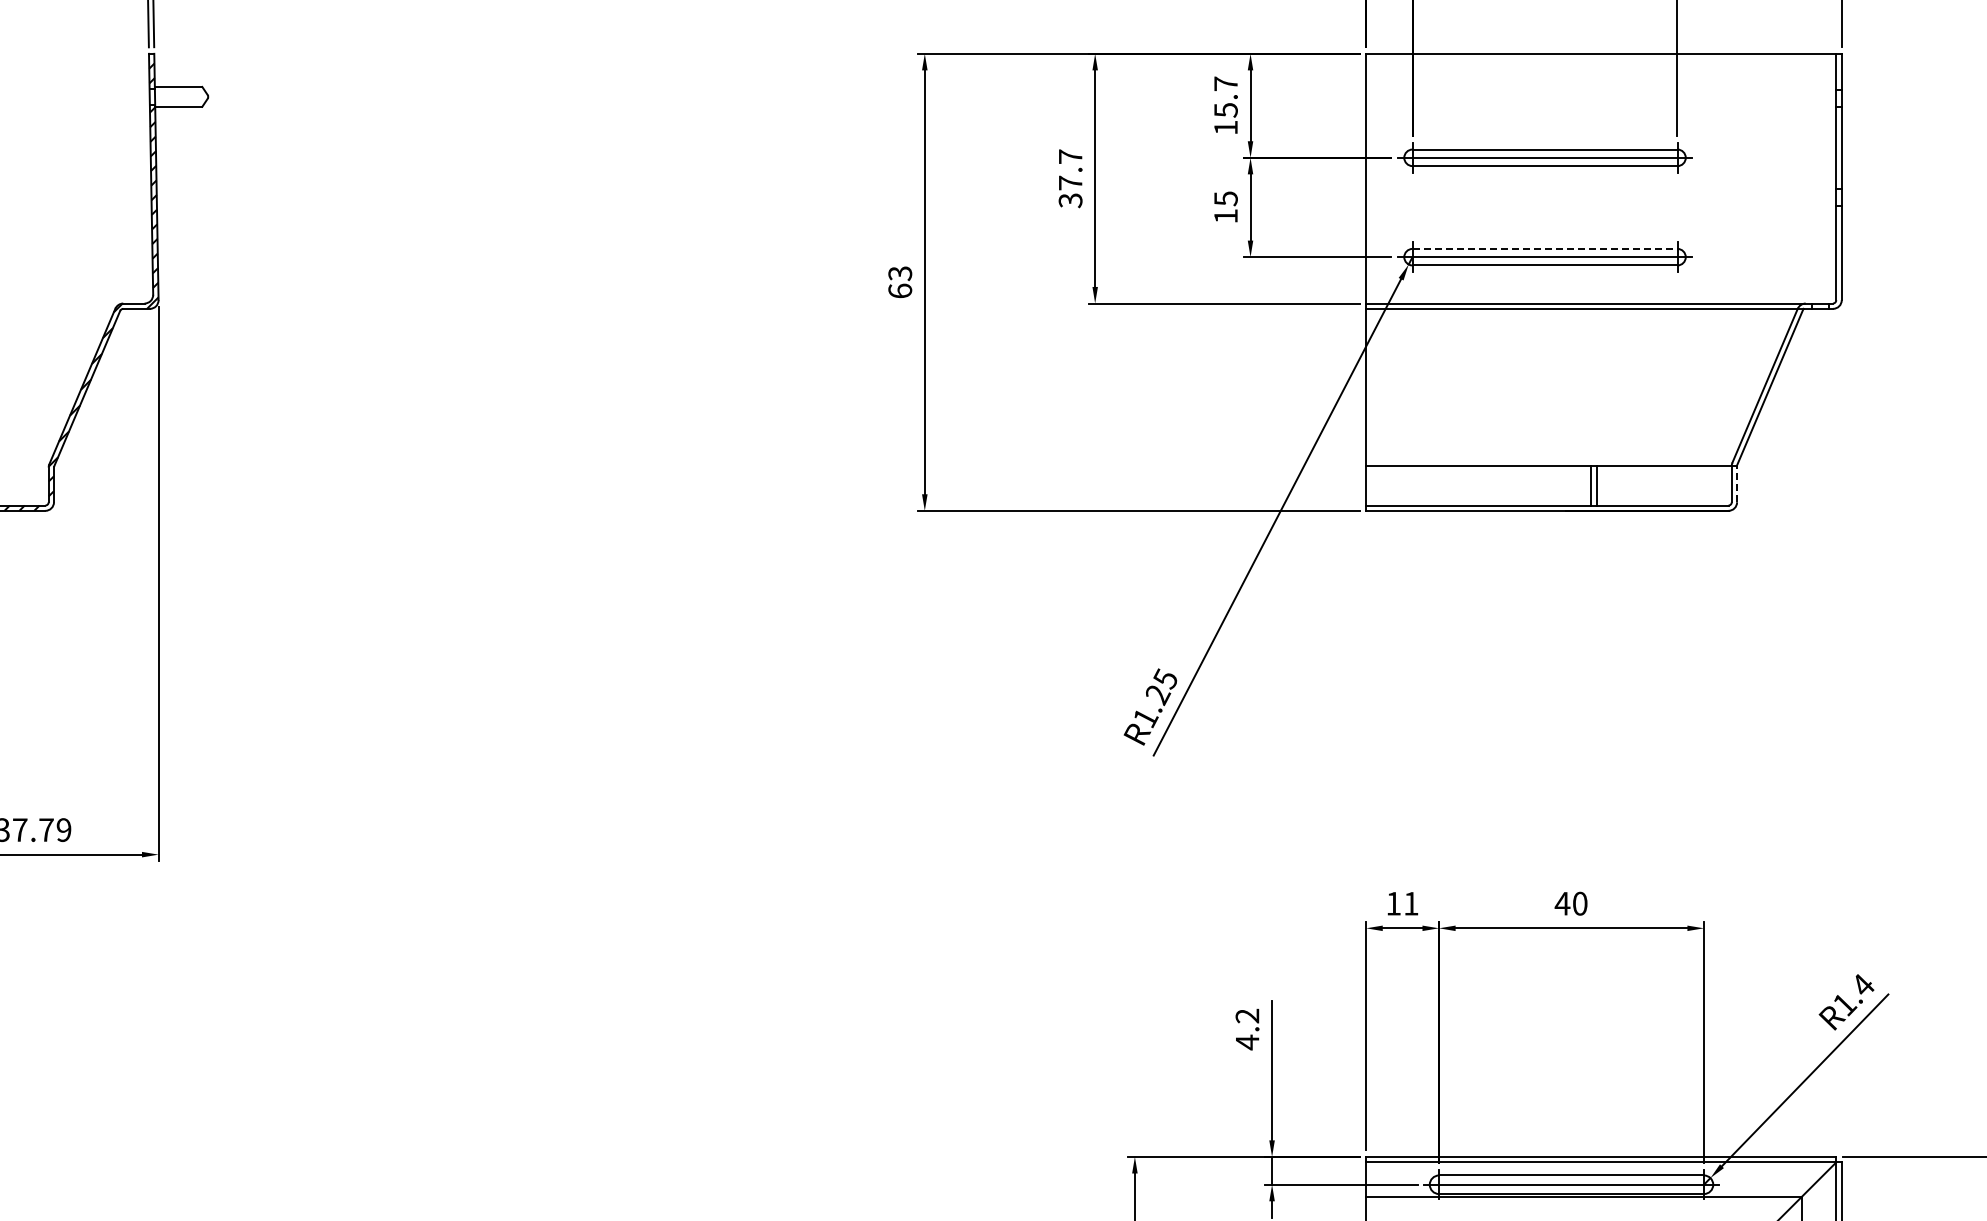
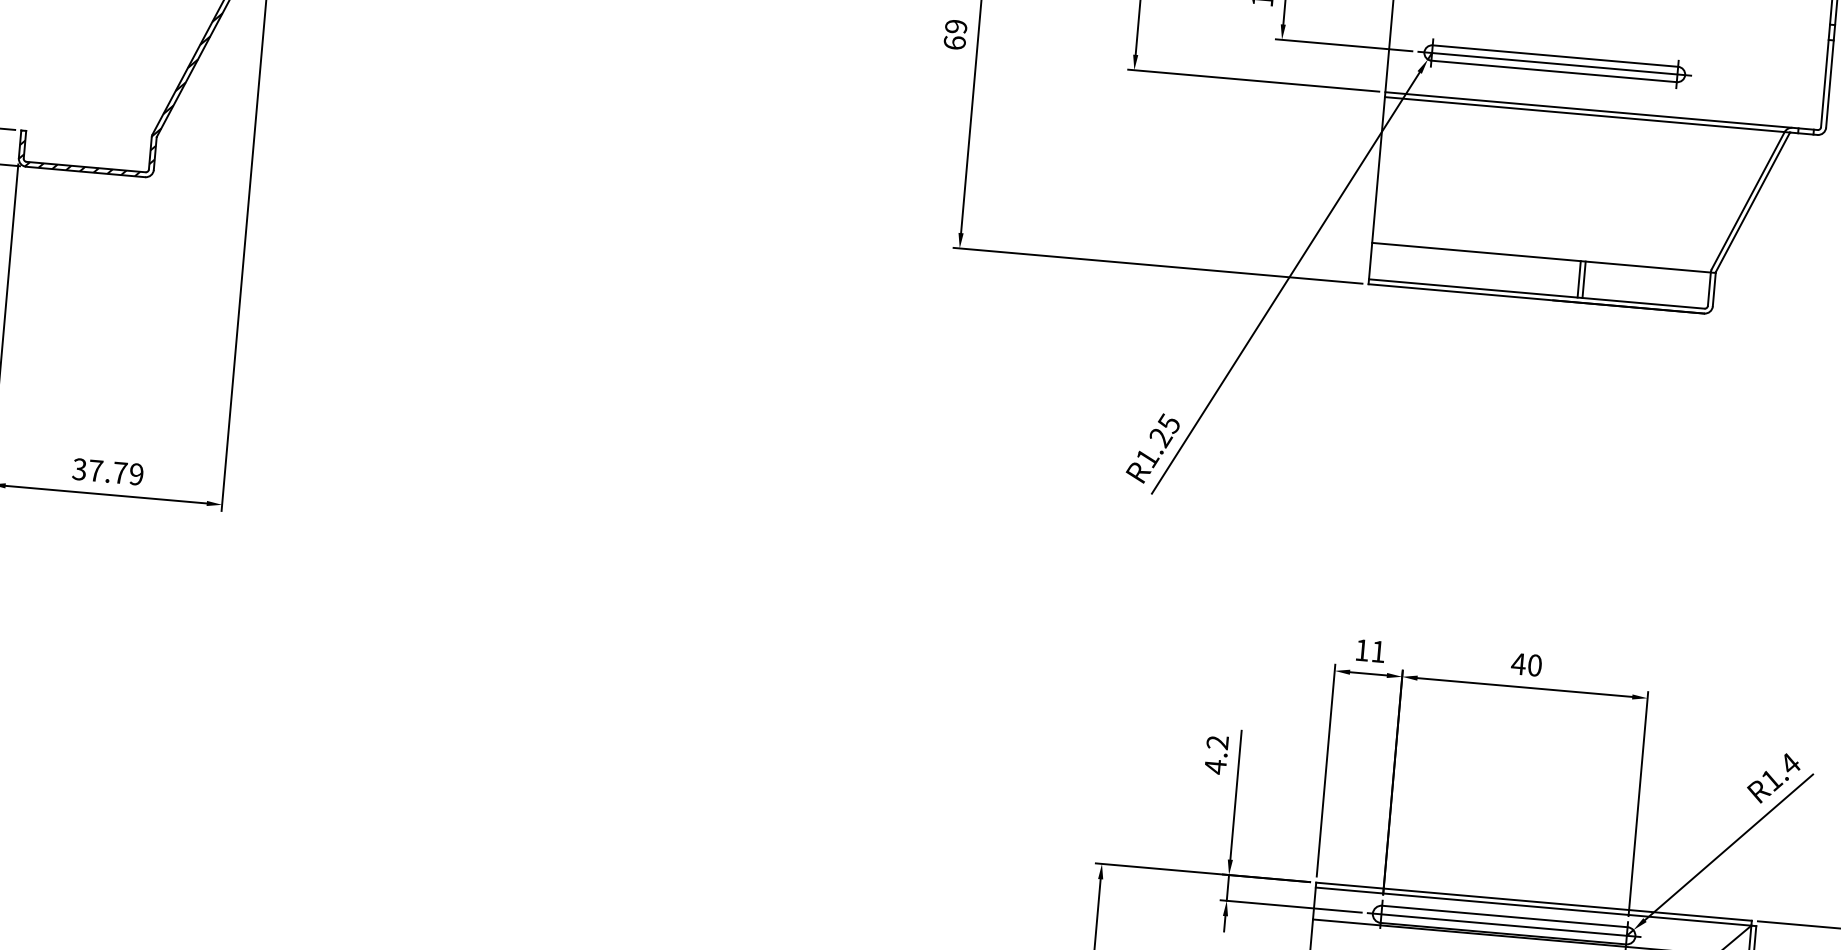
line: (1545, 248) -> (1555, 55), dashed -> solid
text: (900, 273) -> (956, 26), 63 -> 69
line: (1737, 483) -> (1714, 288), dashed -> solid

